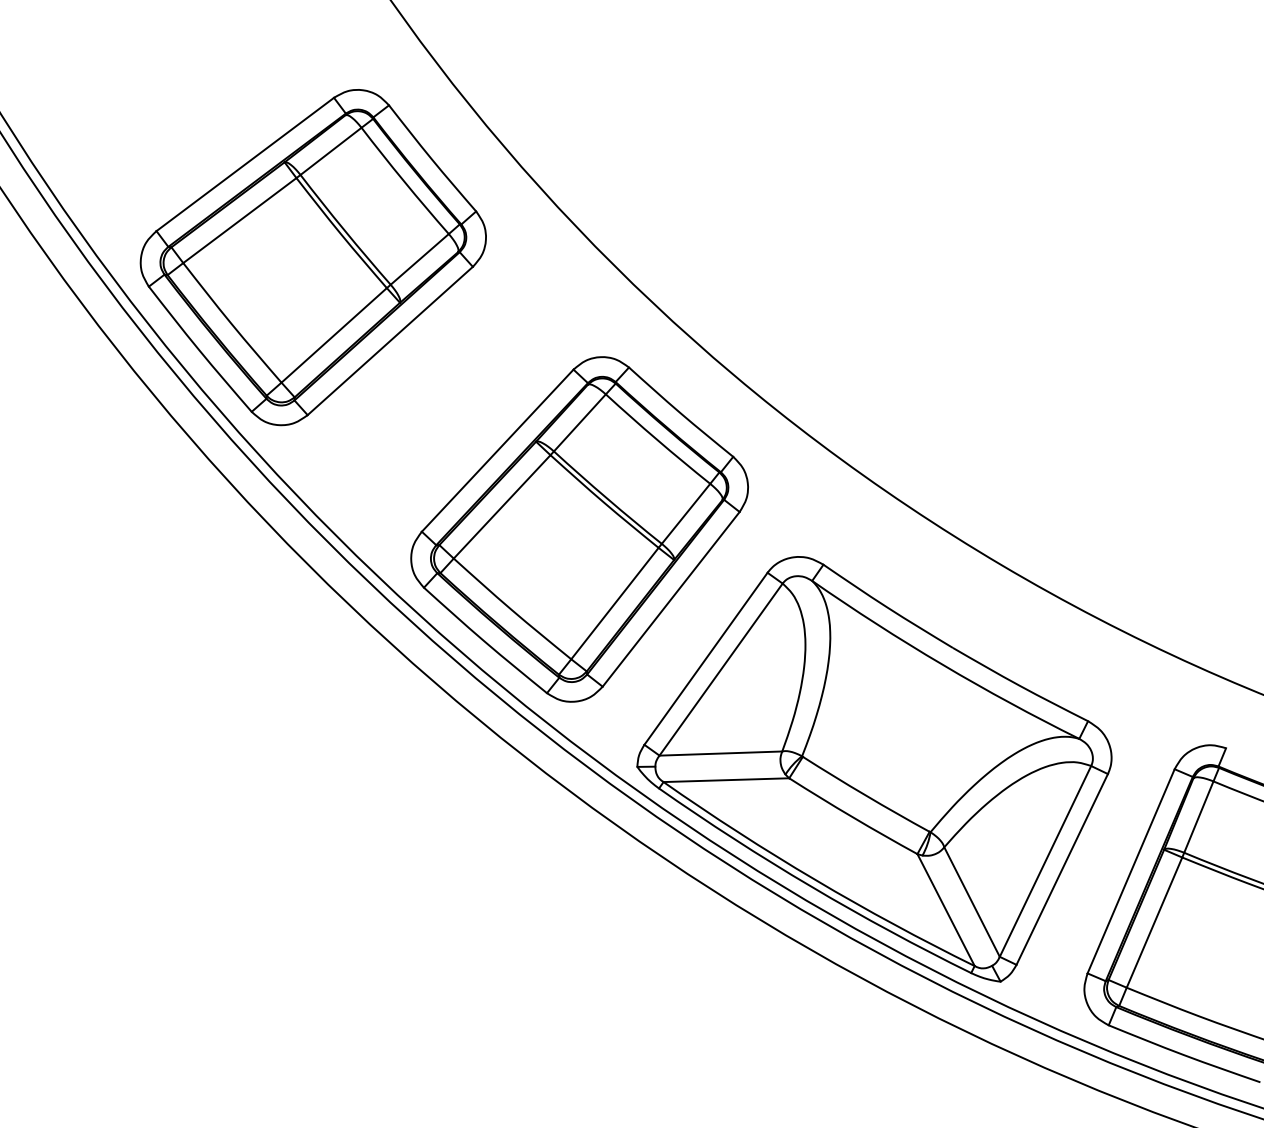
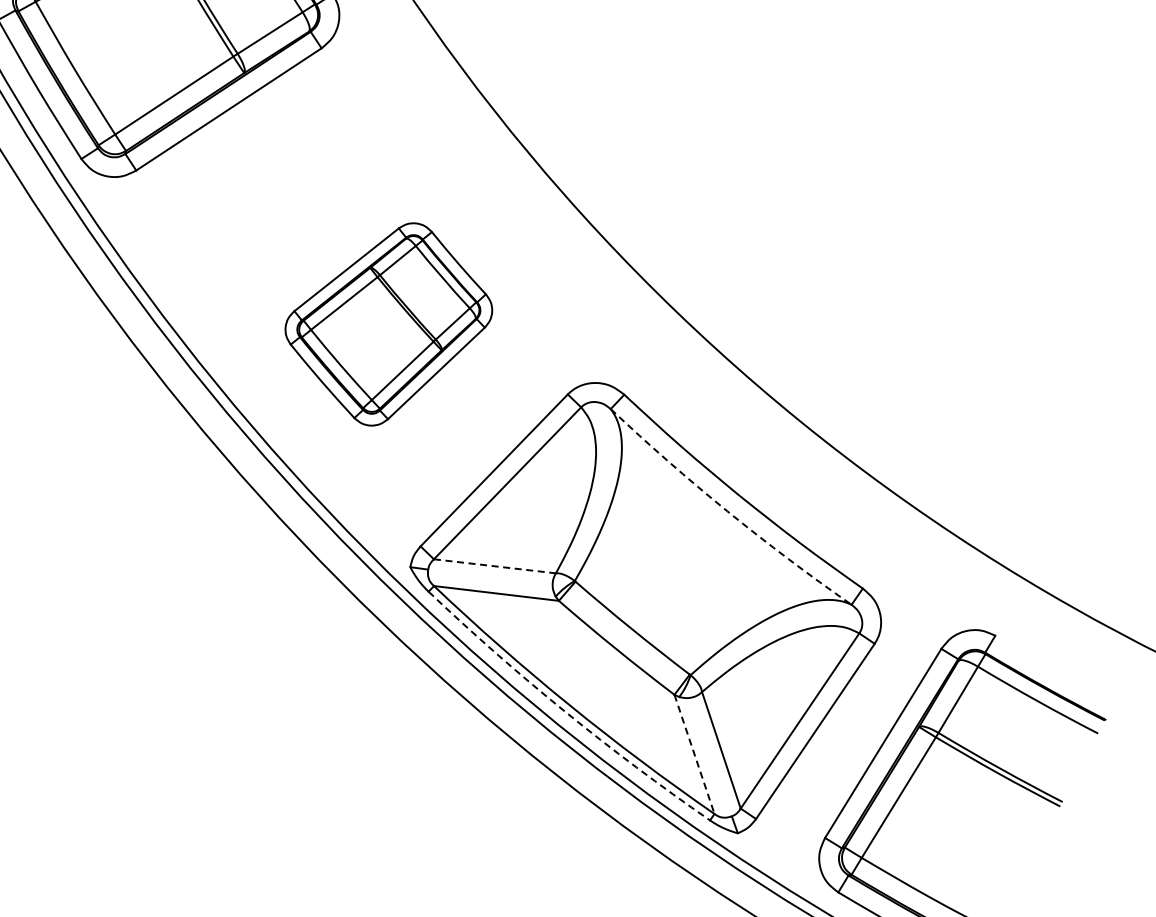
part: (579, 529) -> (388, 323), size x0.6
arc: (942, 664) -> (727, 510), solid -> dashed
line: (721, 753) -> (495, 566), solid -> dashed
arc: (811, 886) -> (564, 711), solid -> dashed
line: (946, 910) -> (694, 754), solid -> dashed

